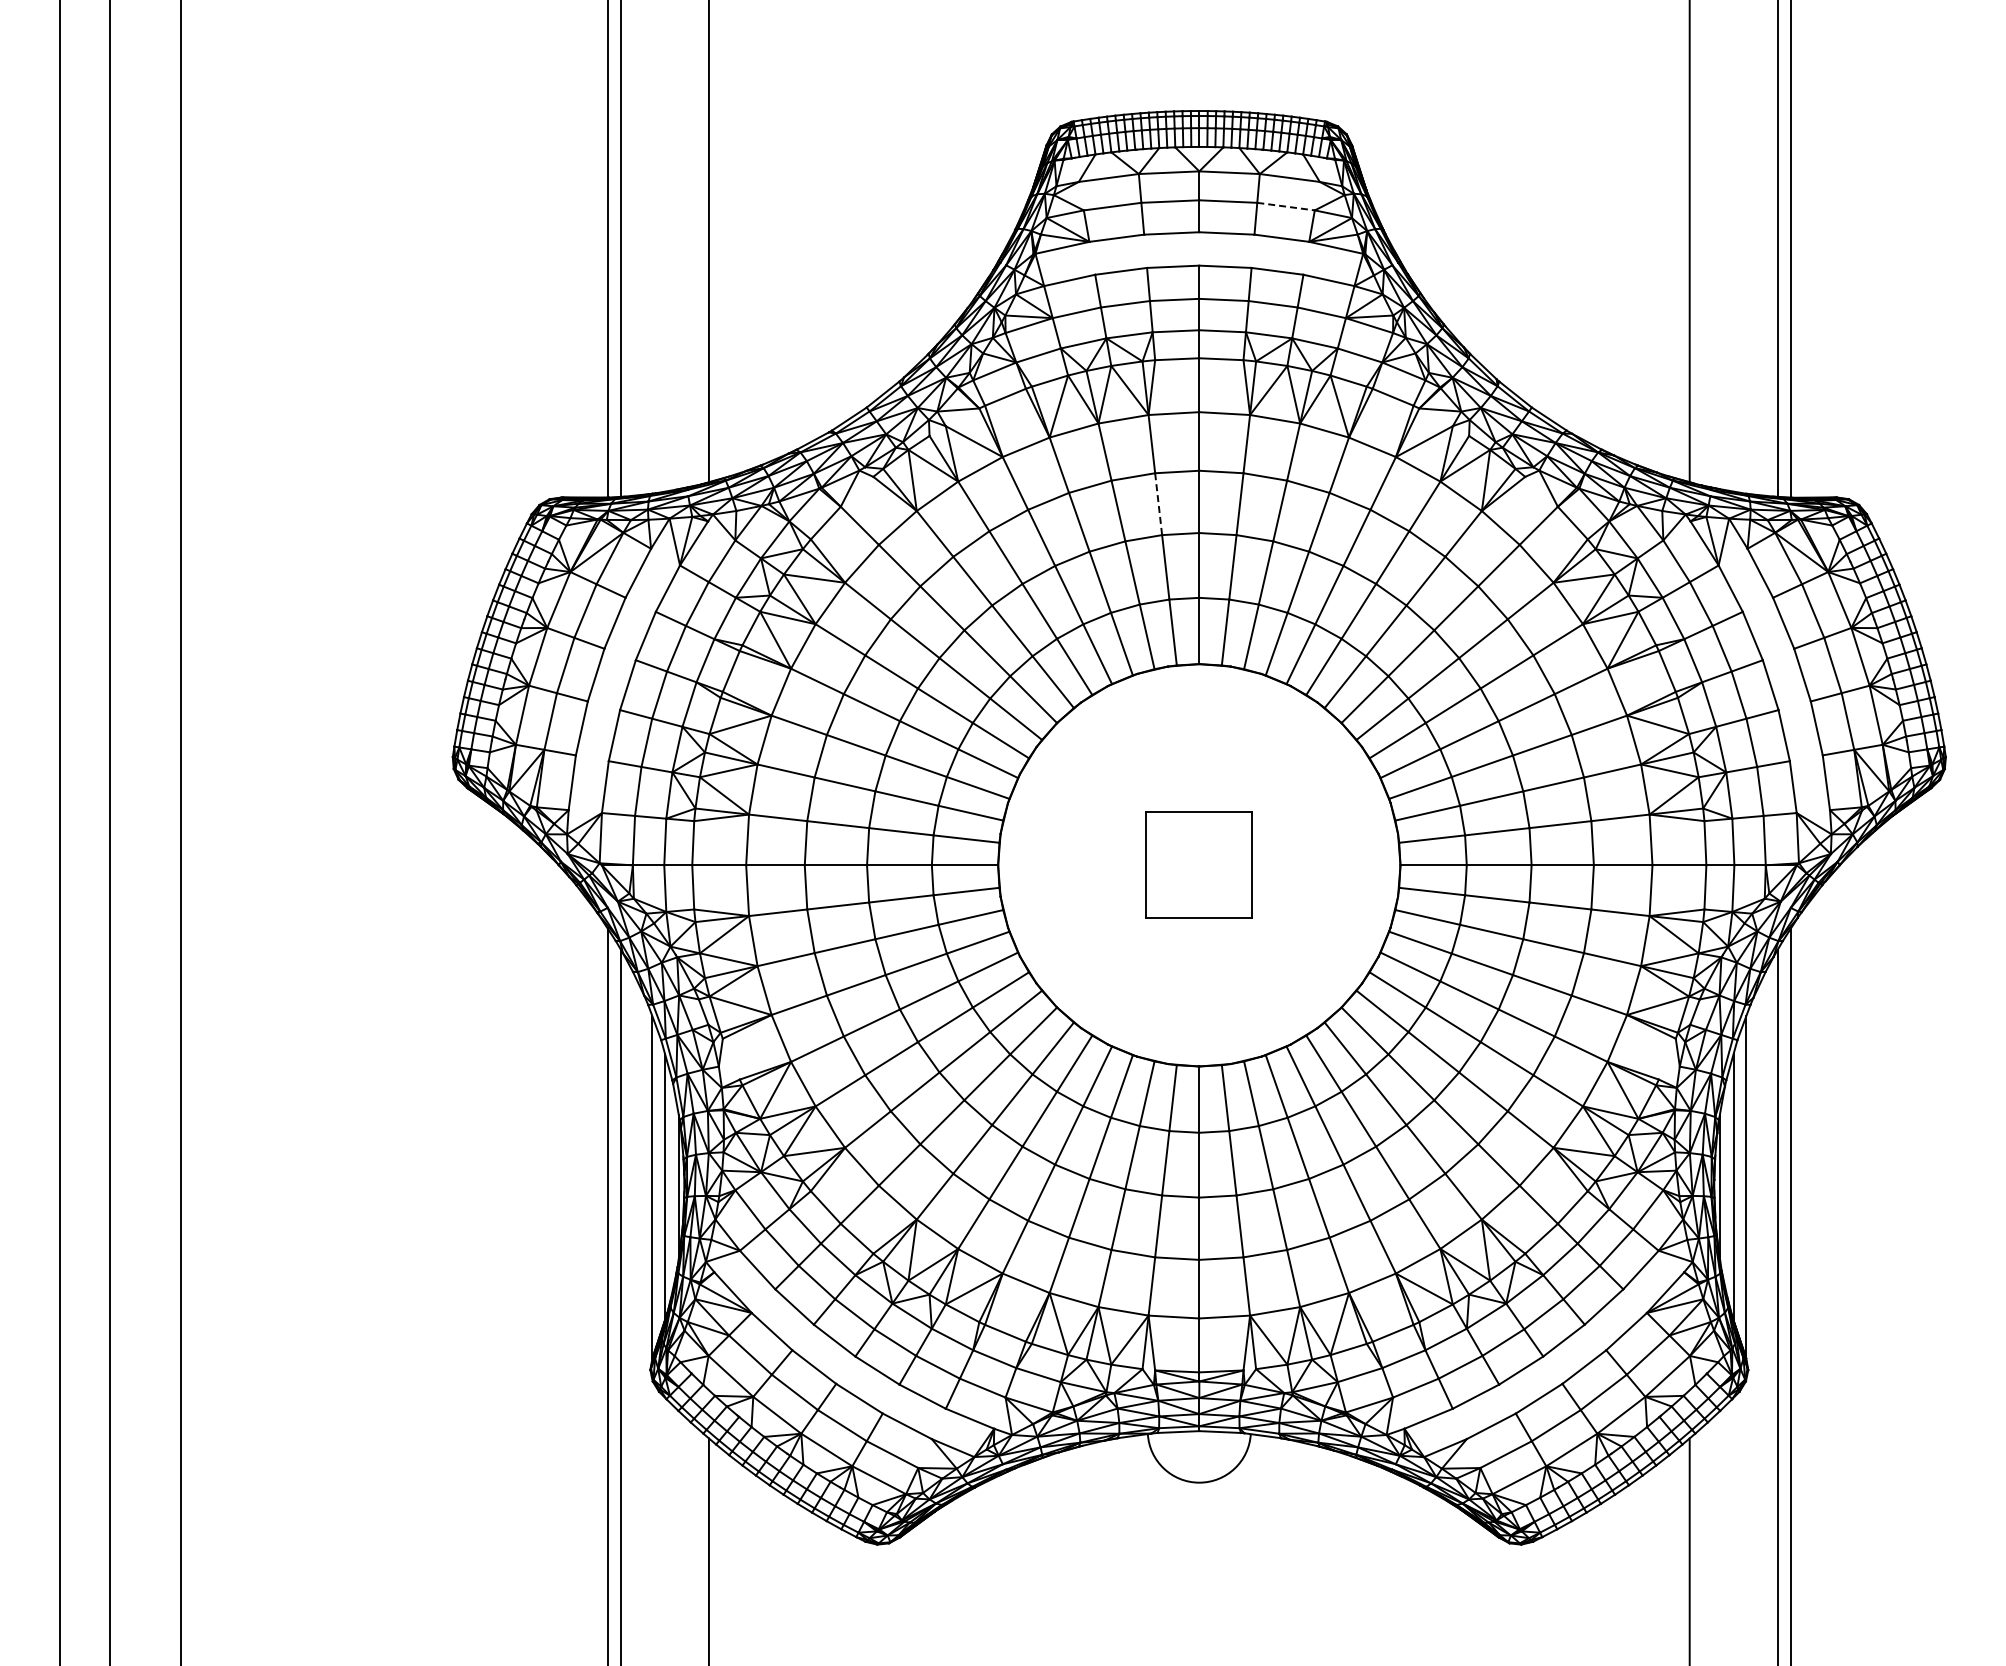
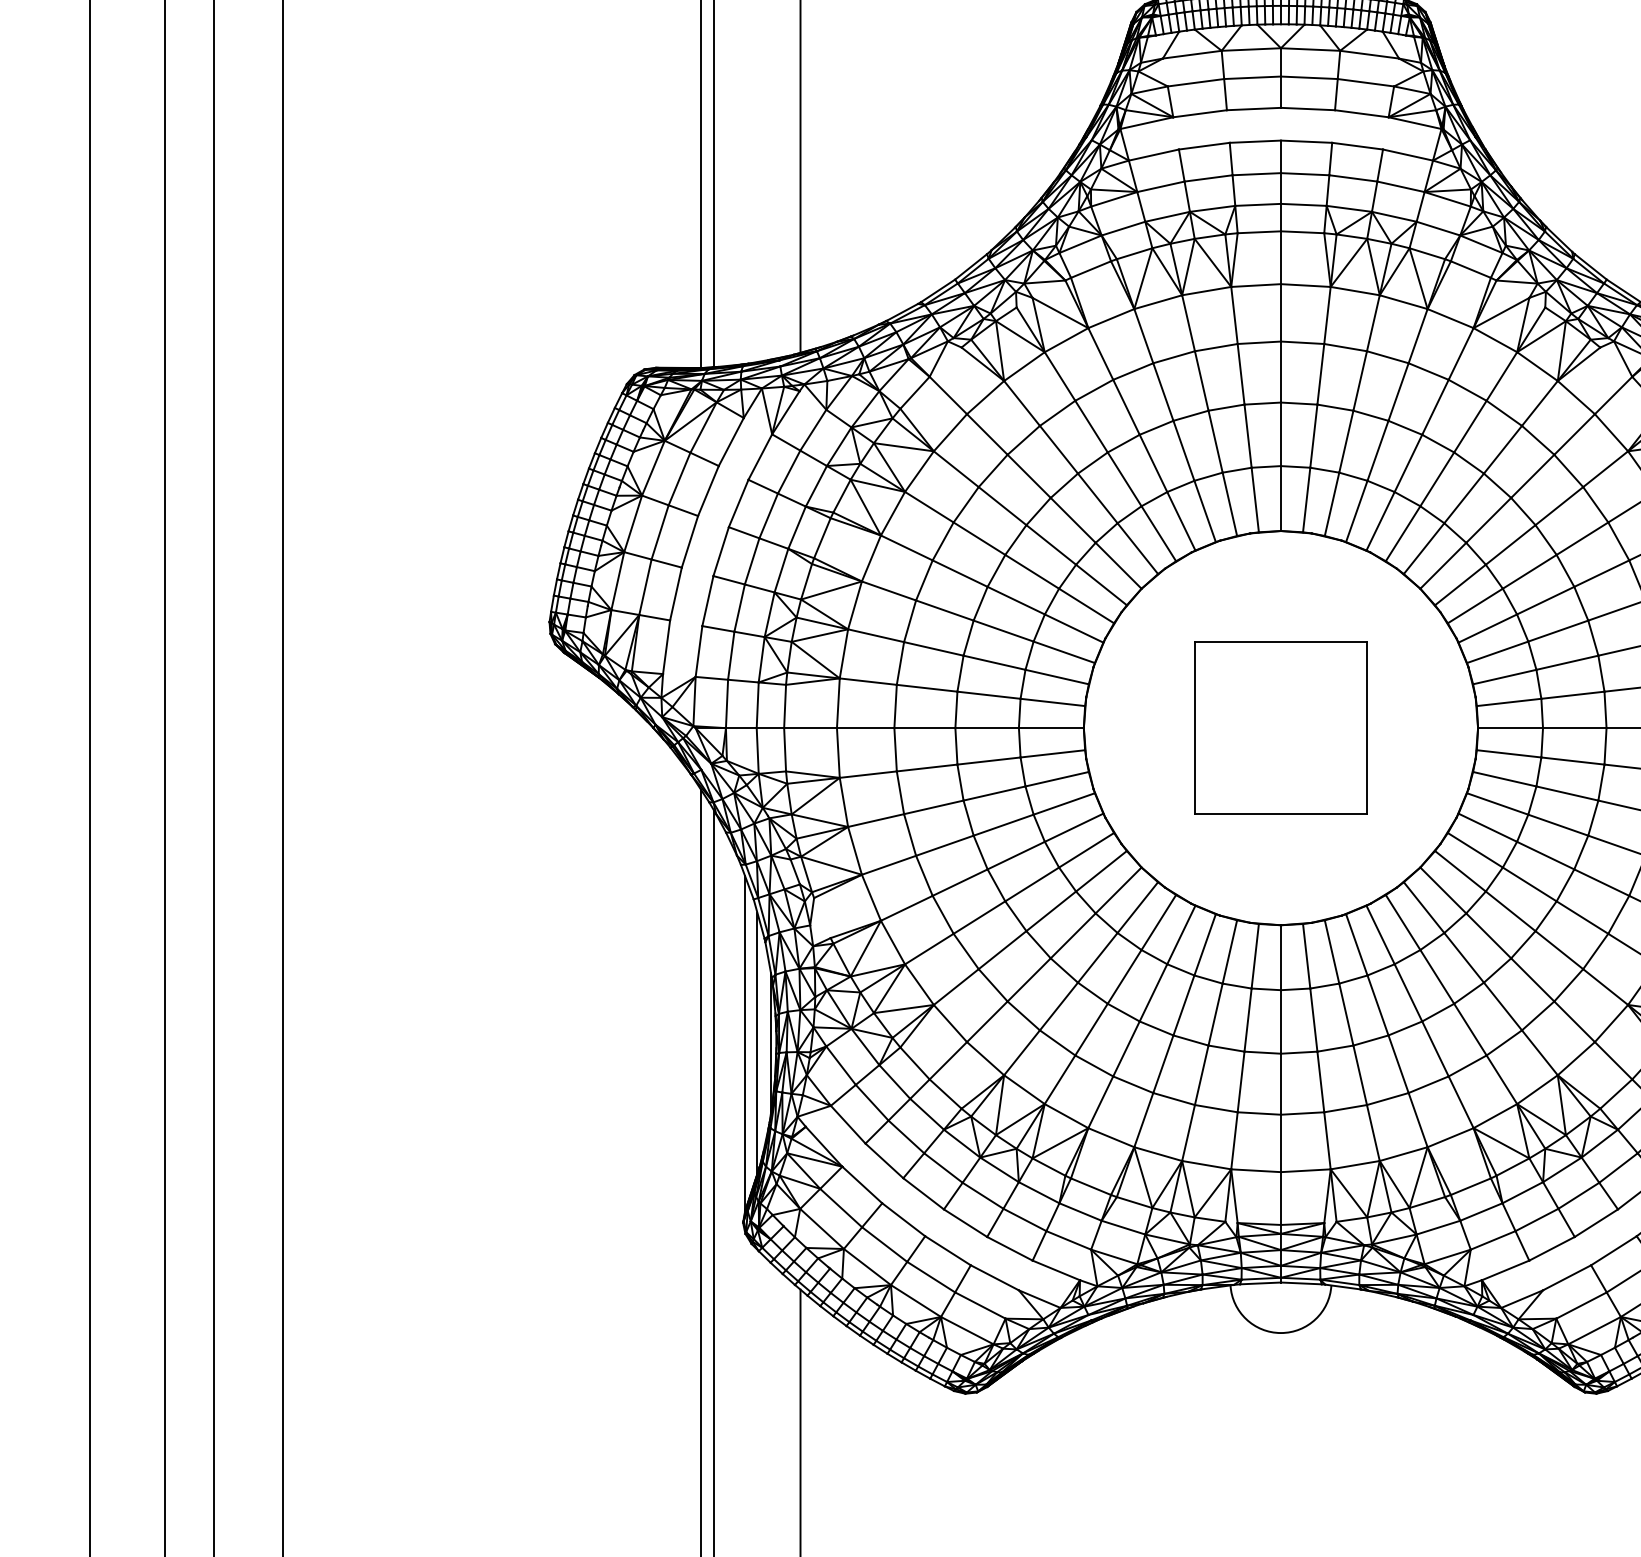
line: (1286, 206) -> (1366, 82), dashed -> solid
line: (1158, 504) -> (1240, 374), dashed -> solid
part: (1198, 864) -> (1280, 727), size x1.67

